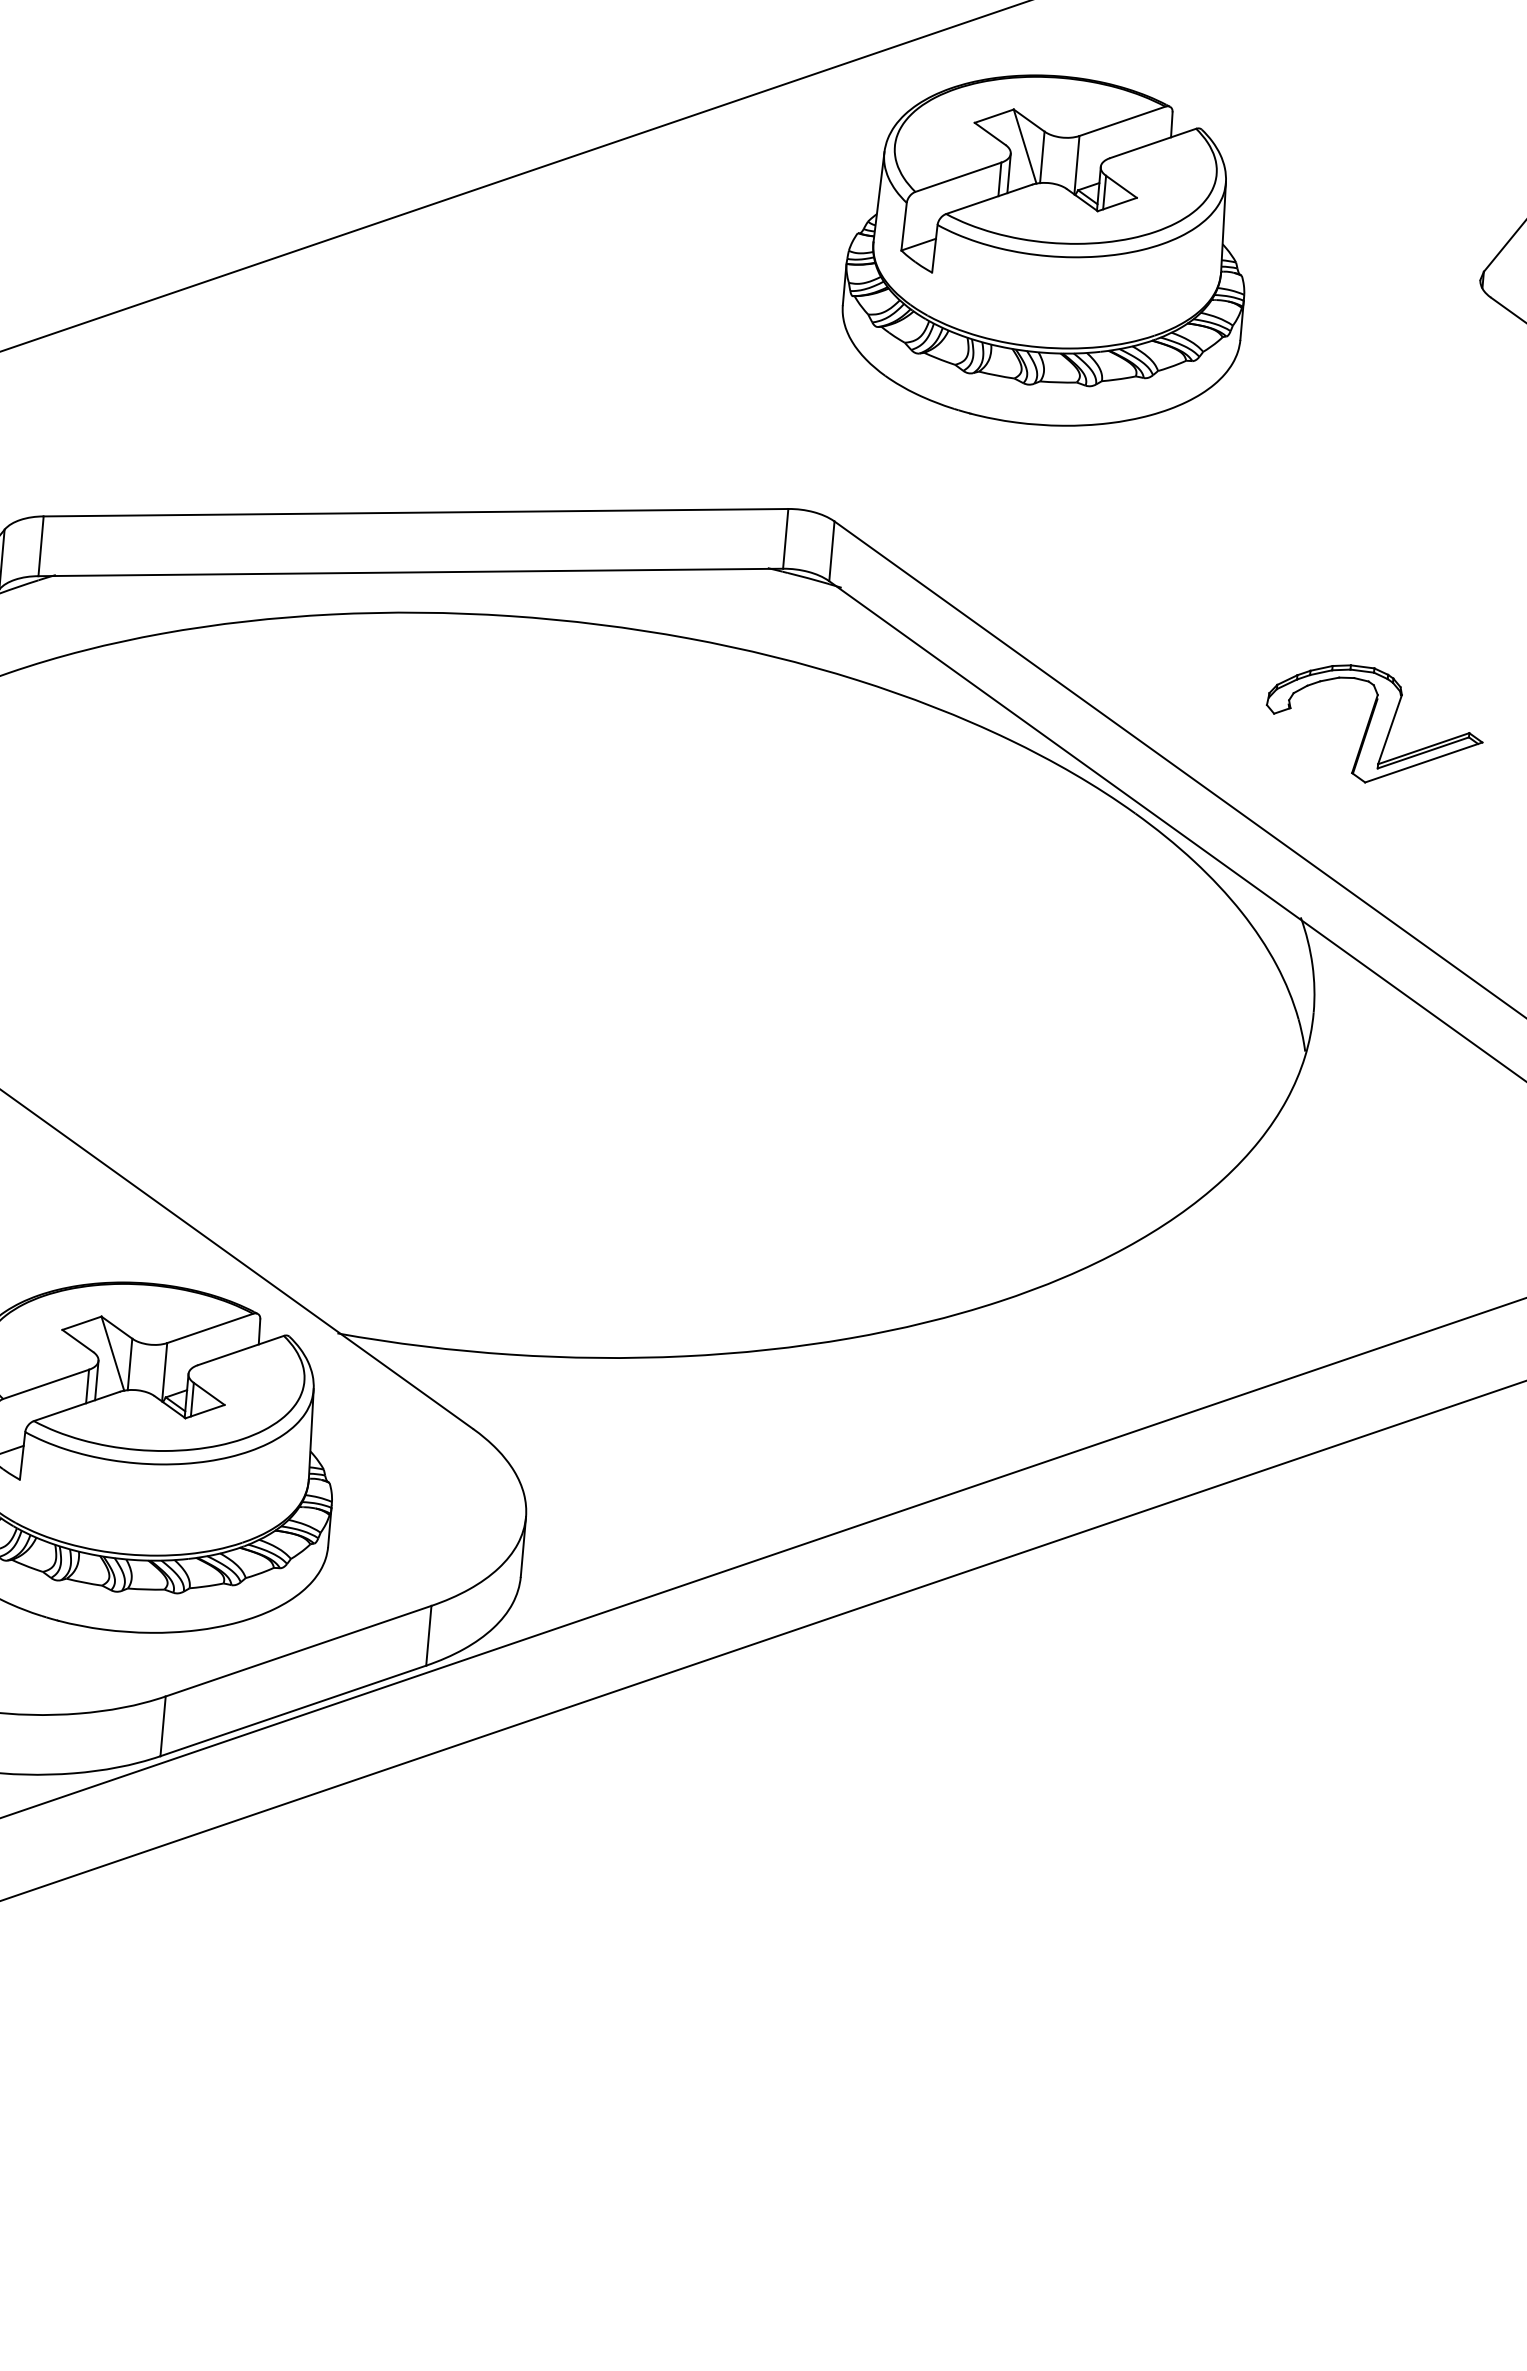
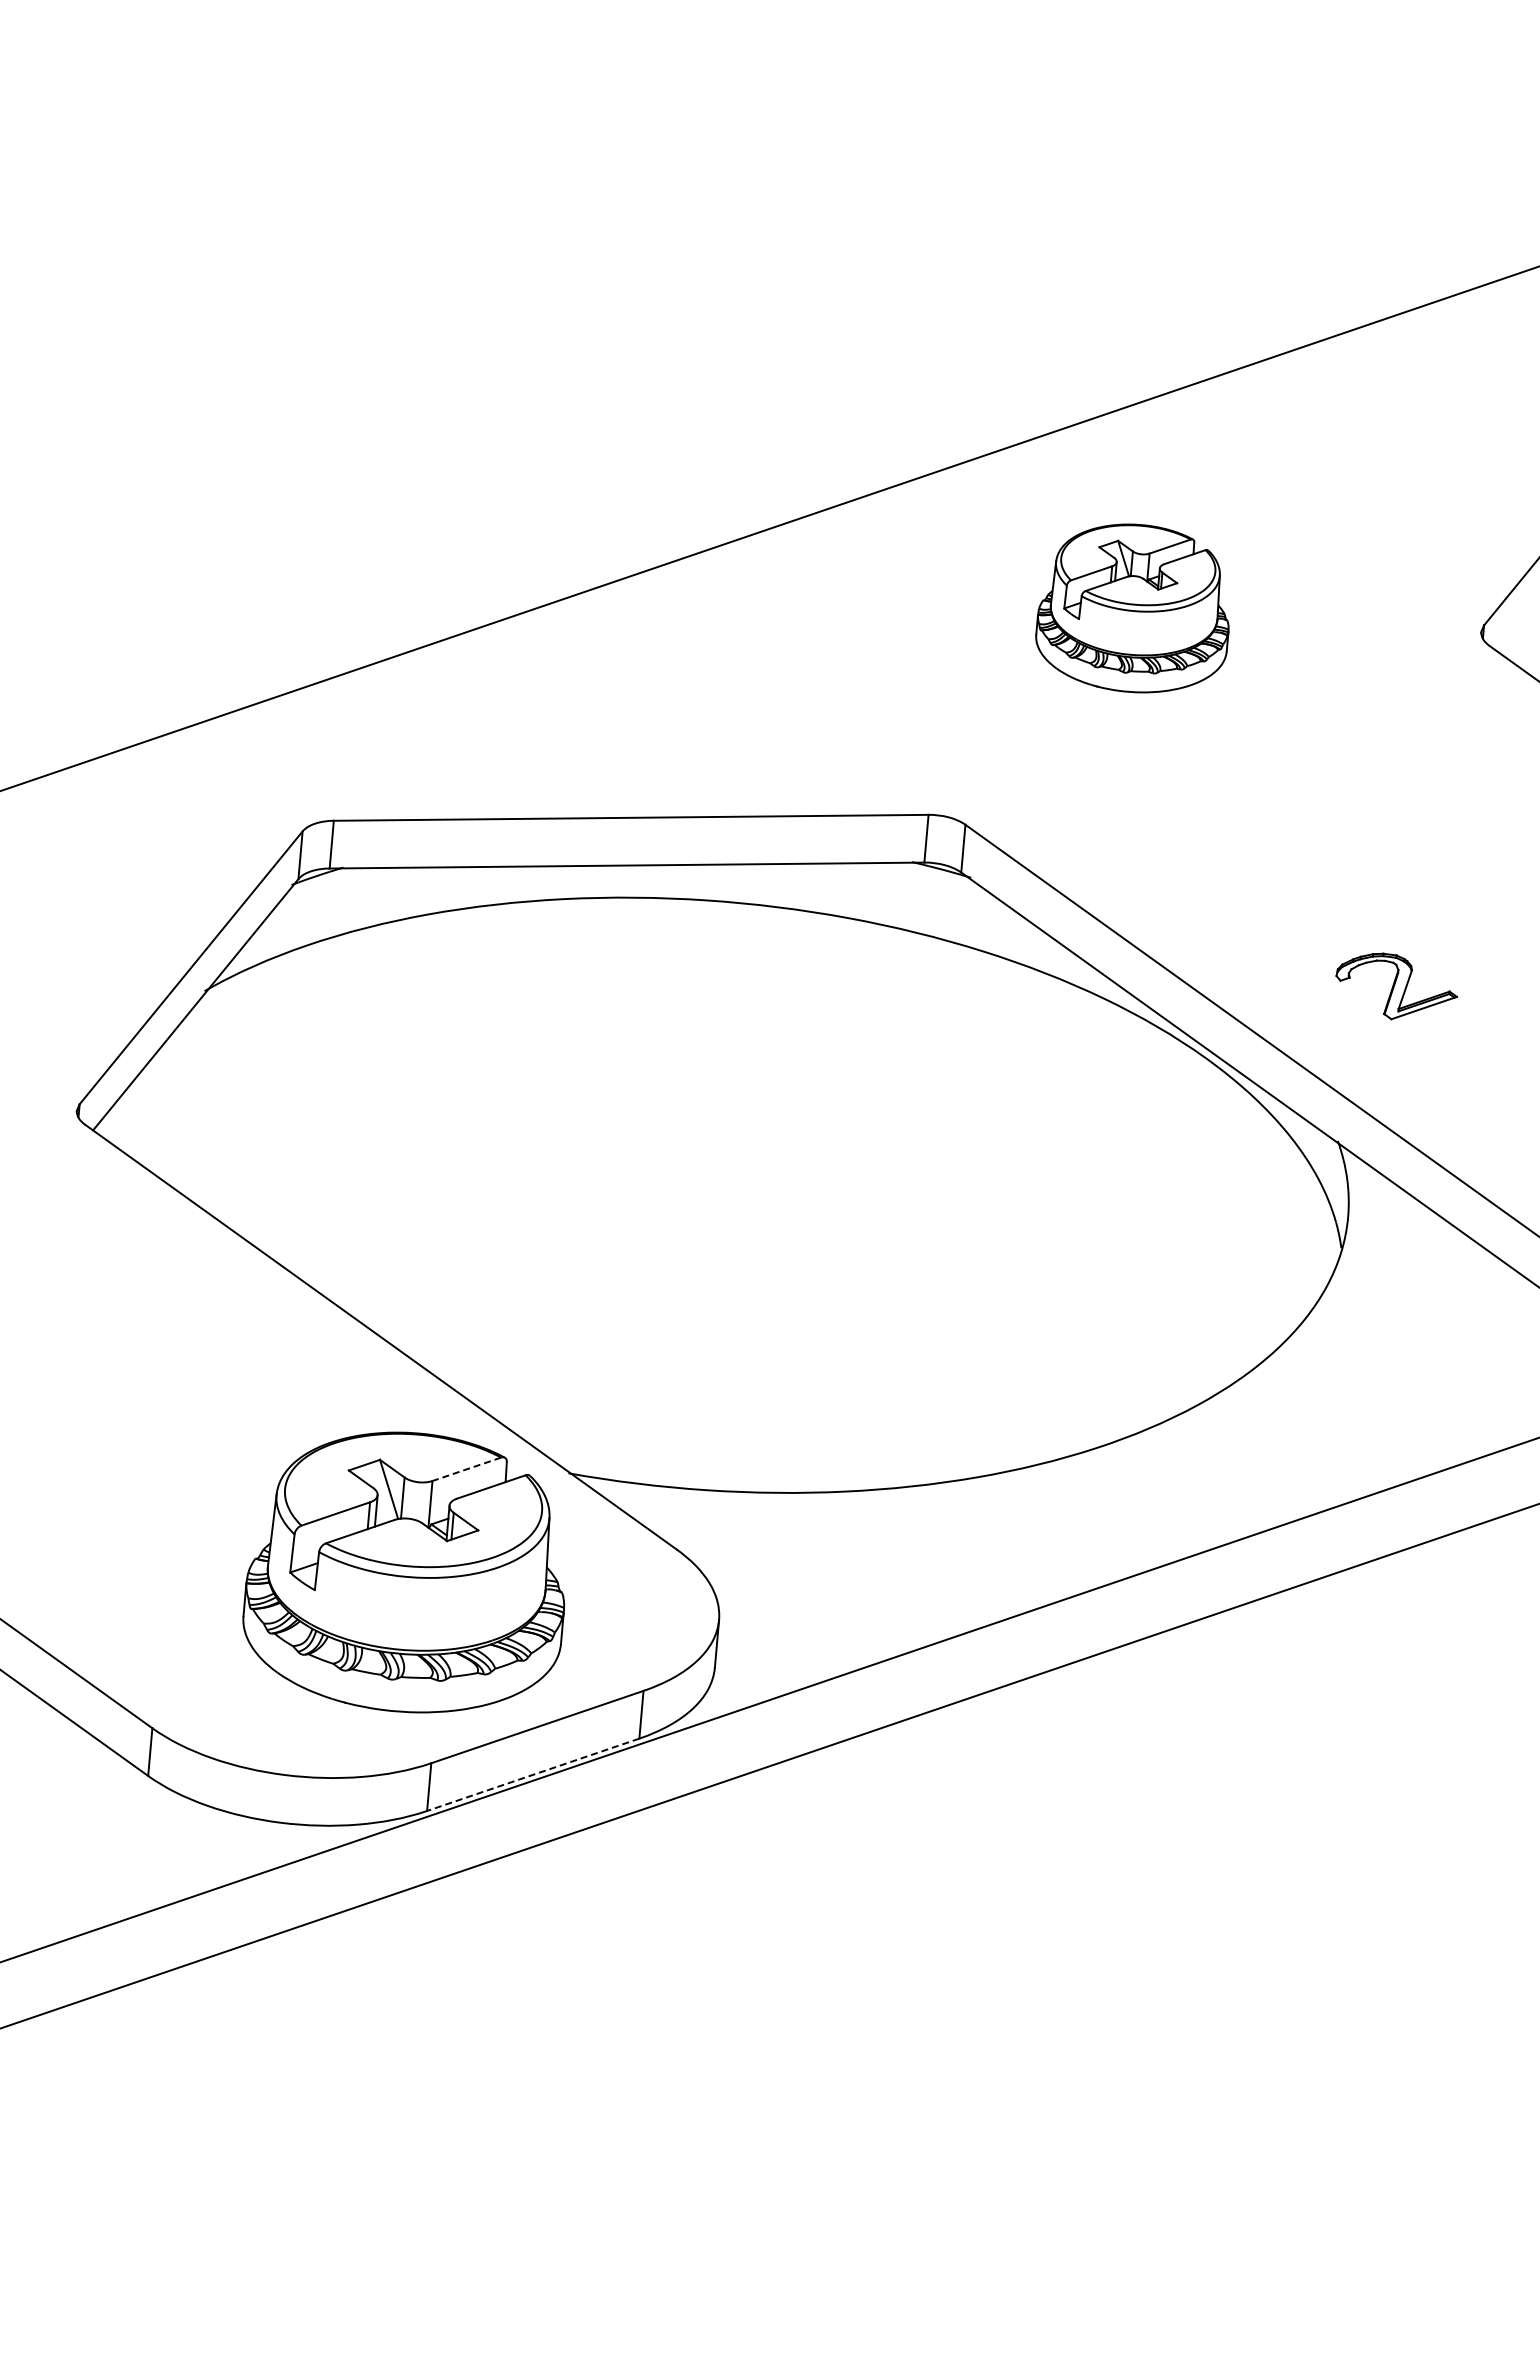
part: (1043, 250) -> (1132, 608), size x0.6
part: (1374, 723) -> (1396, 986), size x0.7
line: (209, 1328) -> (466, 1469), solid -> dashed
line: (292, 1710) -> (532, 1774), solid -> dashed

